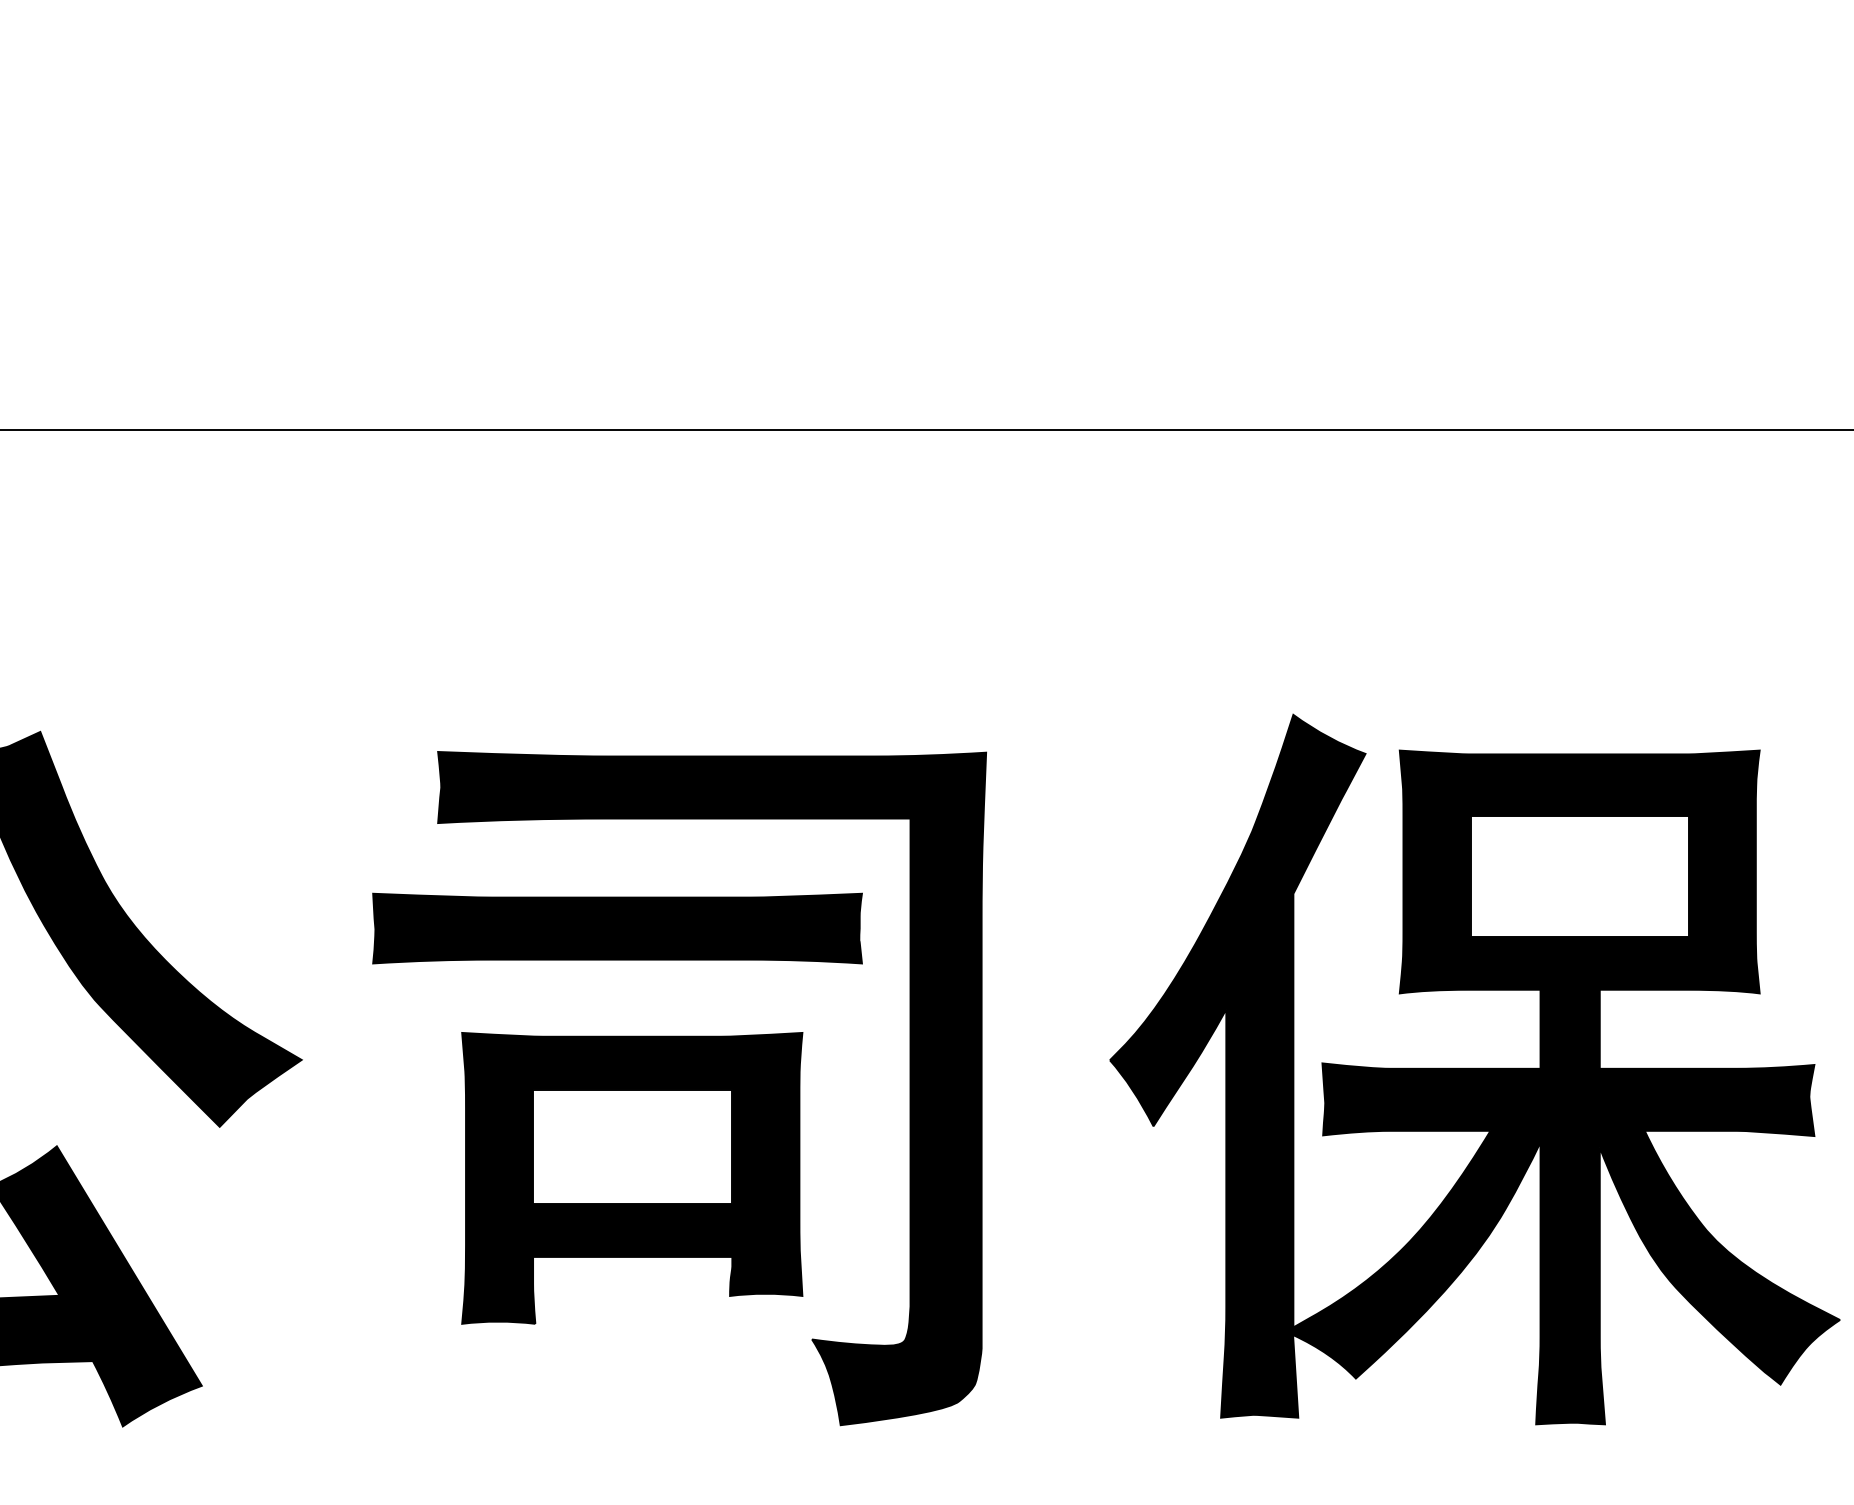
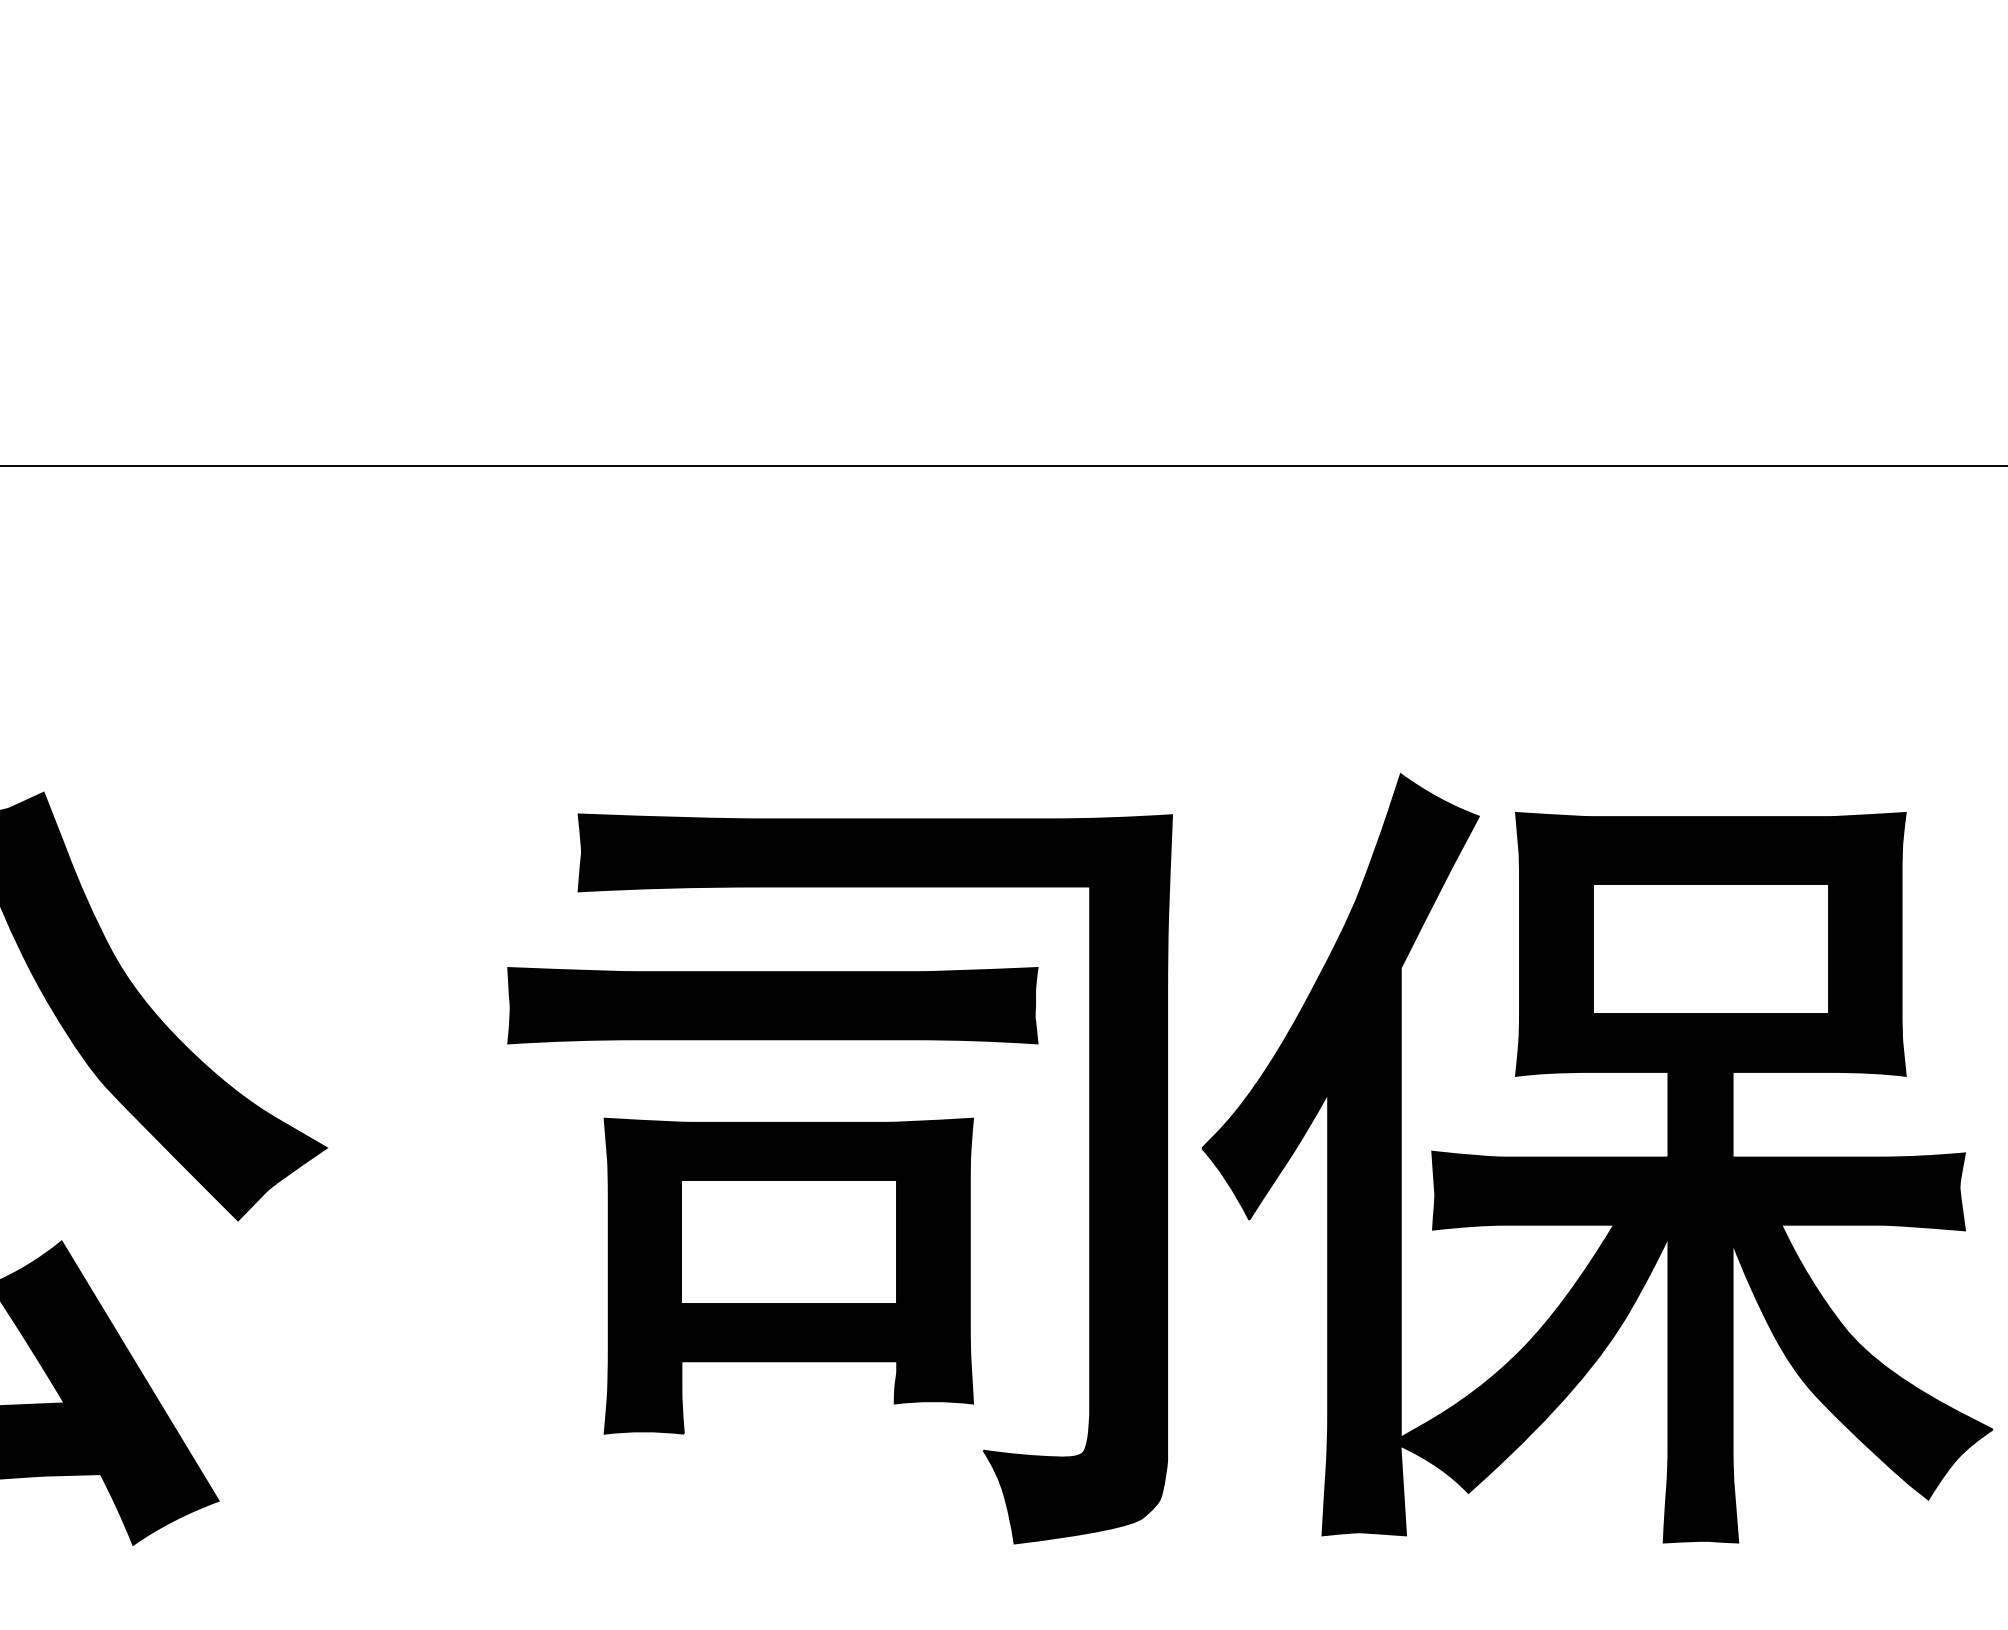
part: (679, 1088) -> (839, 1178), moved

